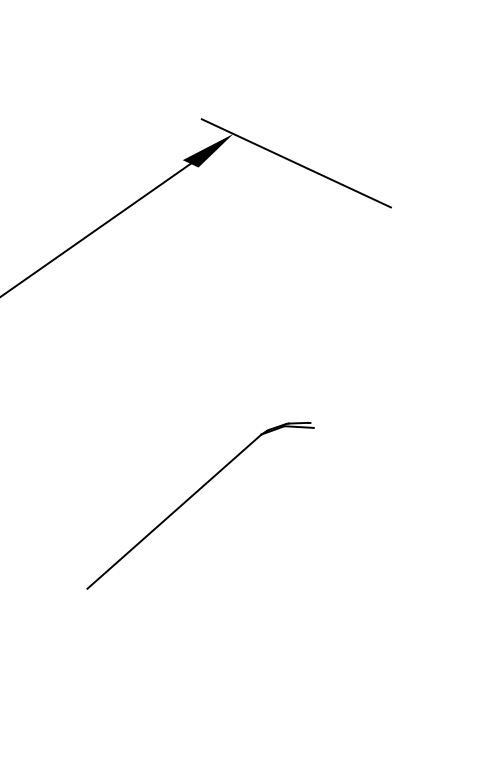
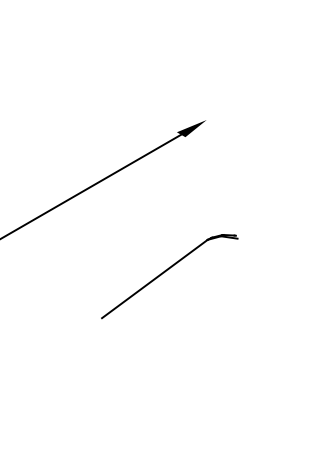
line: (295, 163) -> (240, 139), removed
part: (199, 504) -> (169, 276), moved

